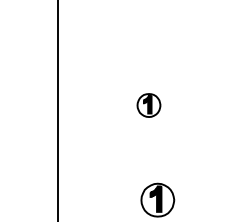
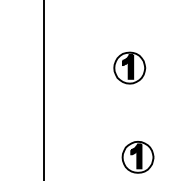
part: (148, 105) -> (129, 68), size x1.43

